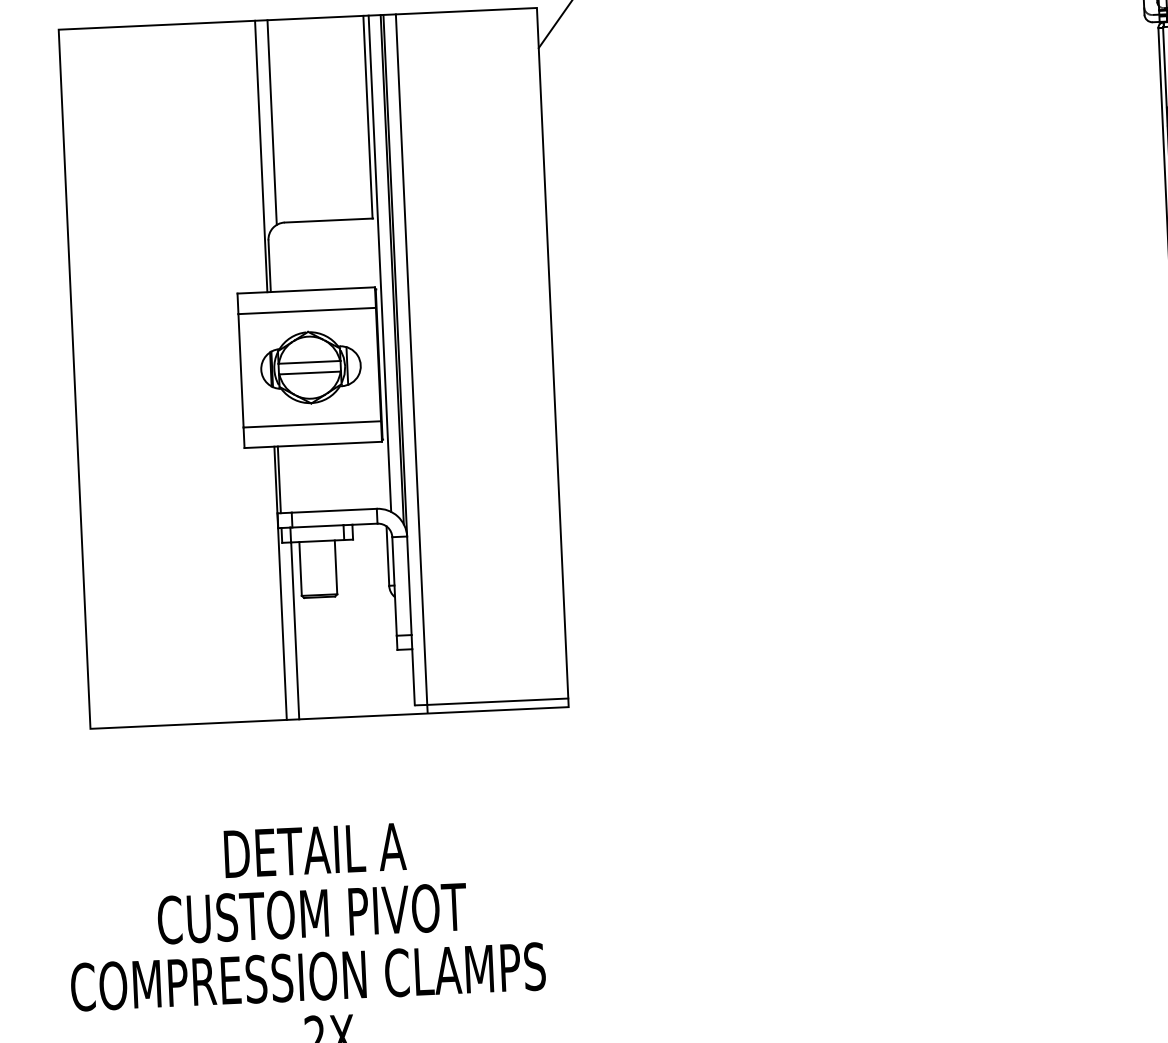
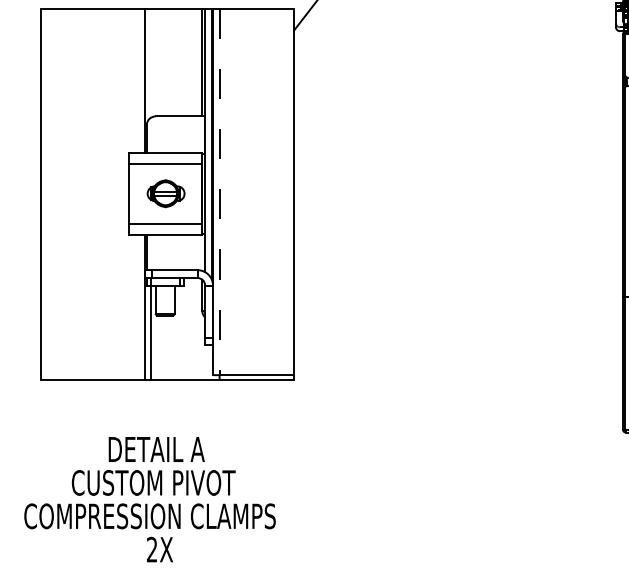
line: (272, 121) -> (151, 62), removed
line: (411, 360) -> (219, 192), solid -> dashed
part: (309, 367) -> (165, 193), size x0.7

